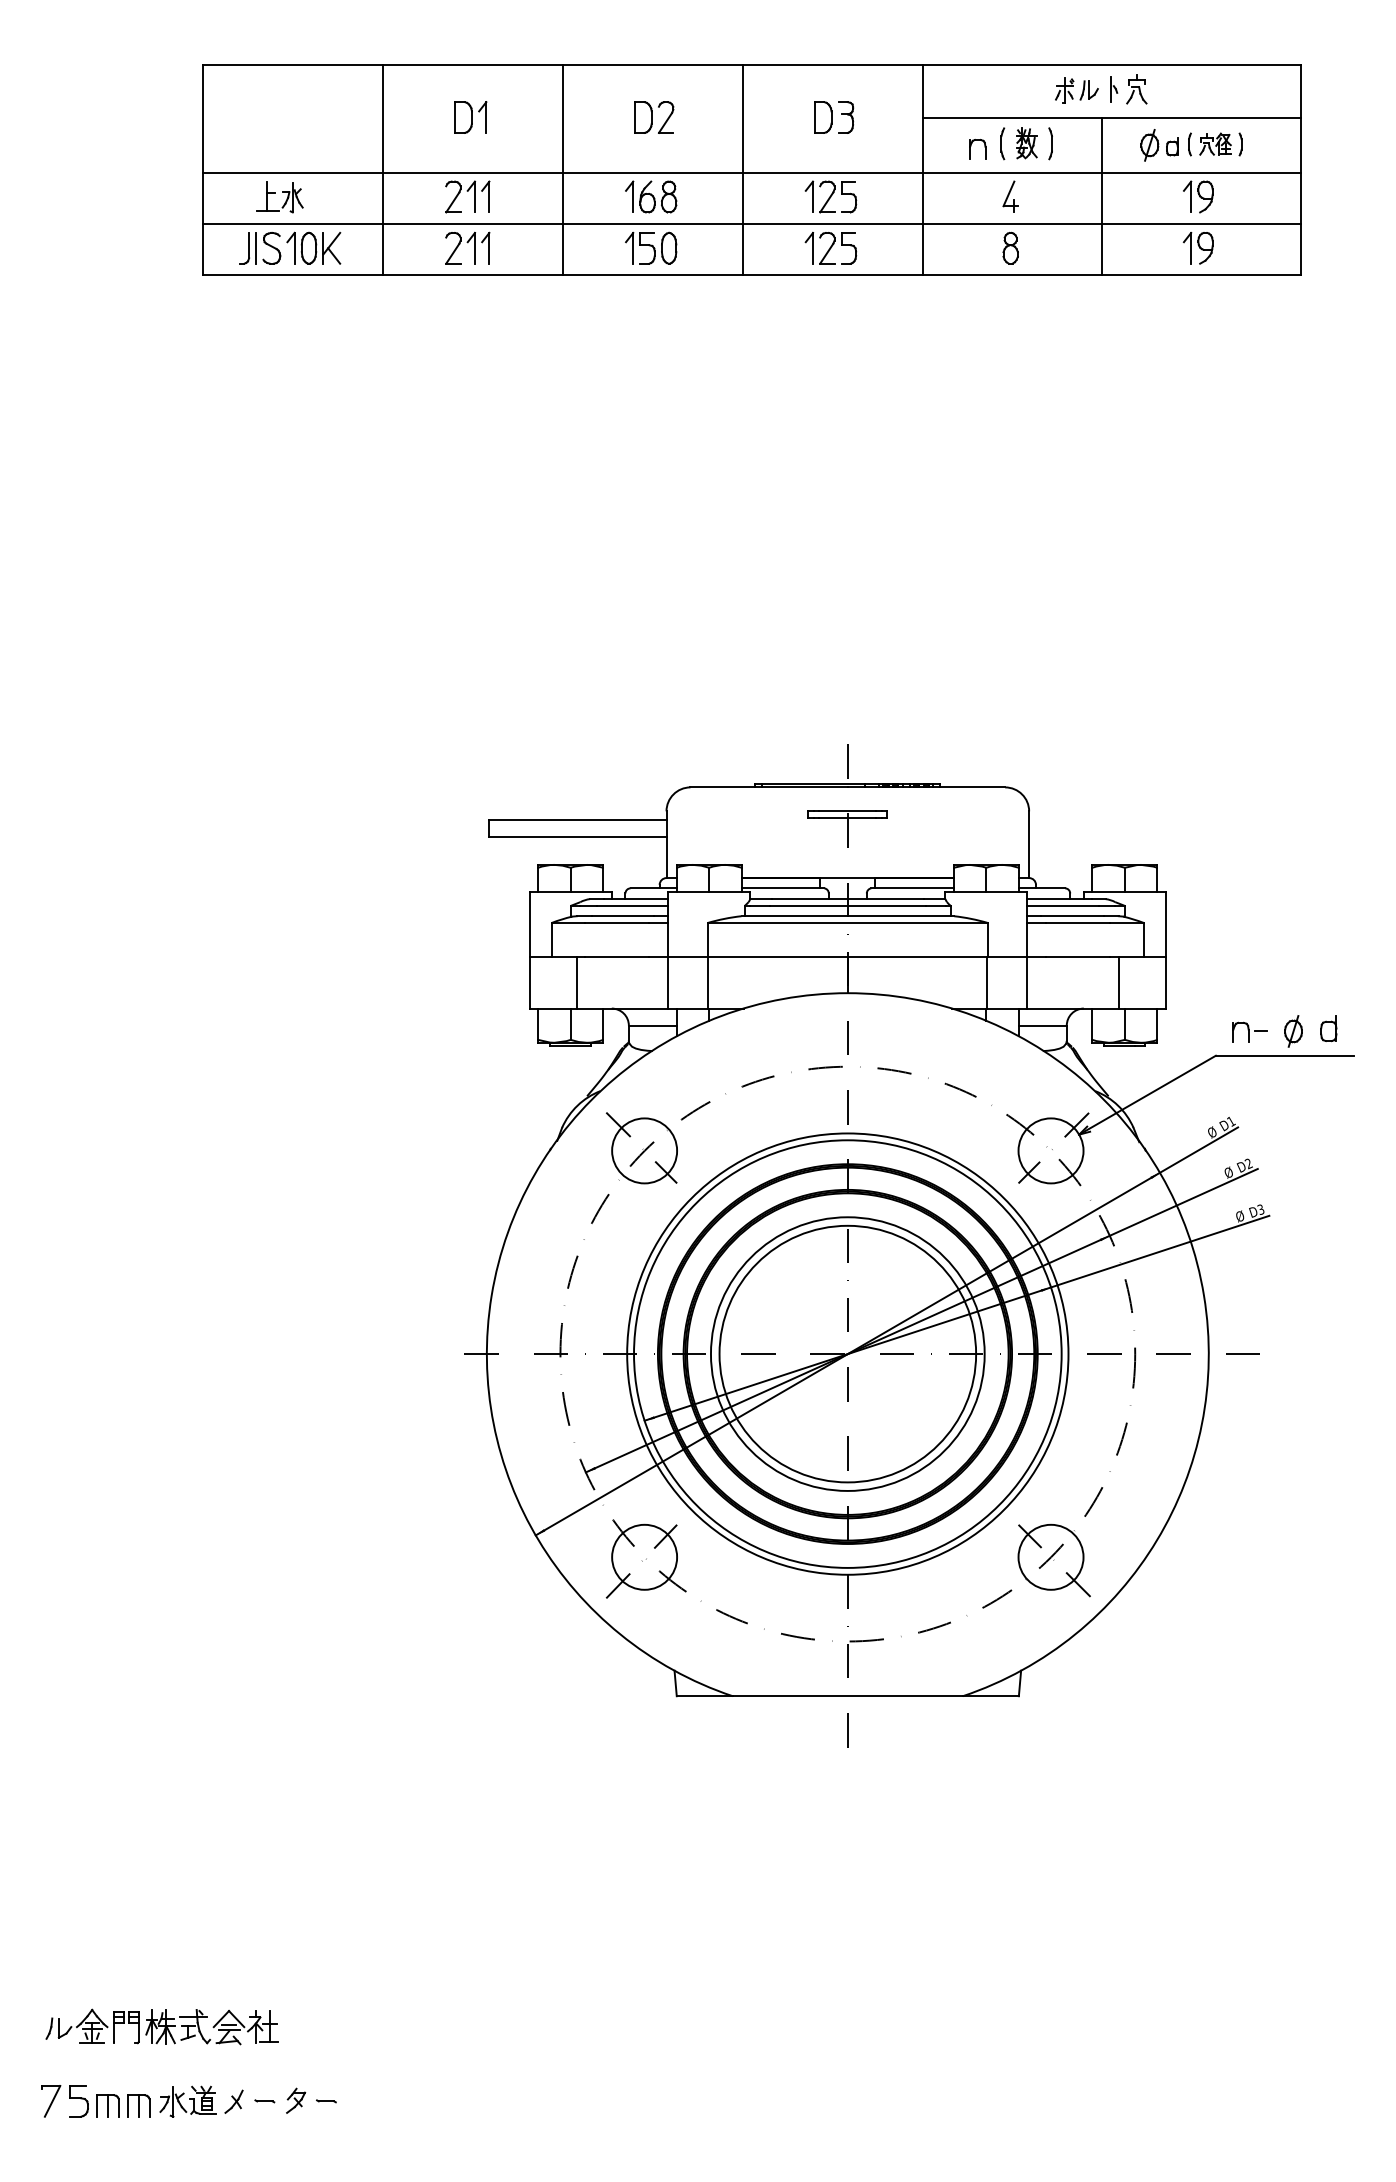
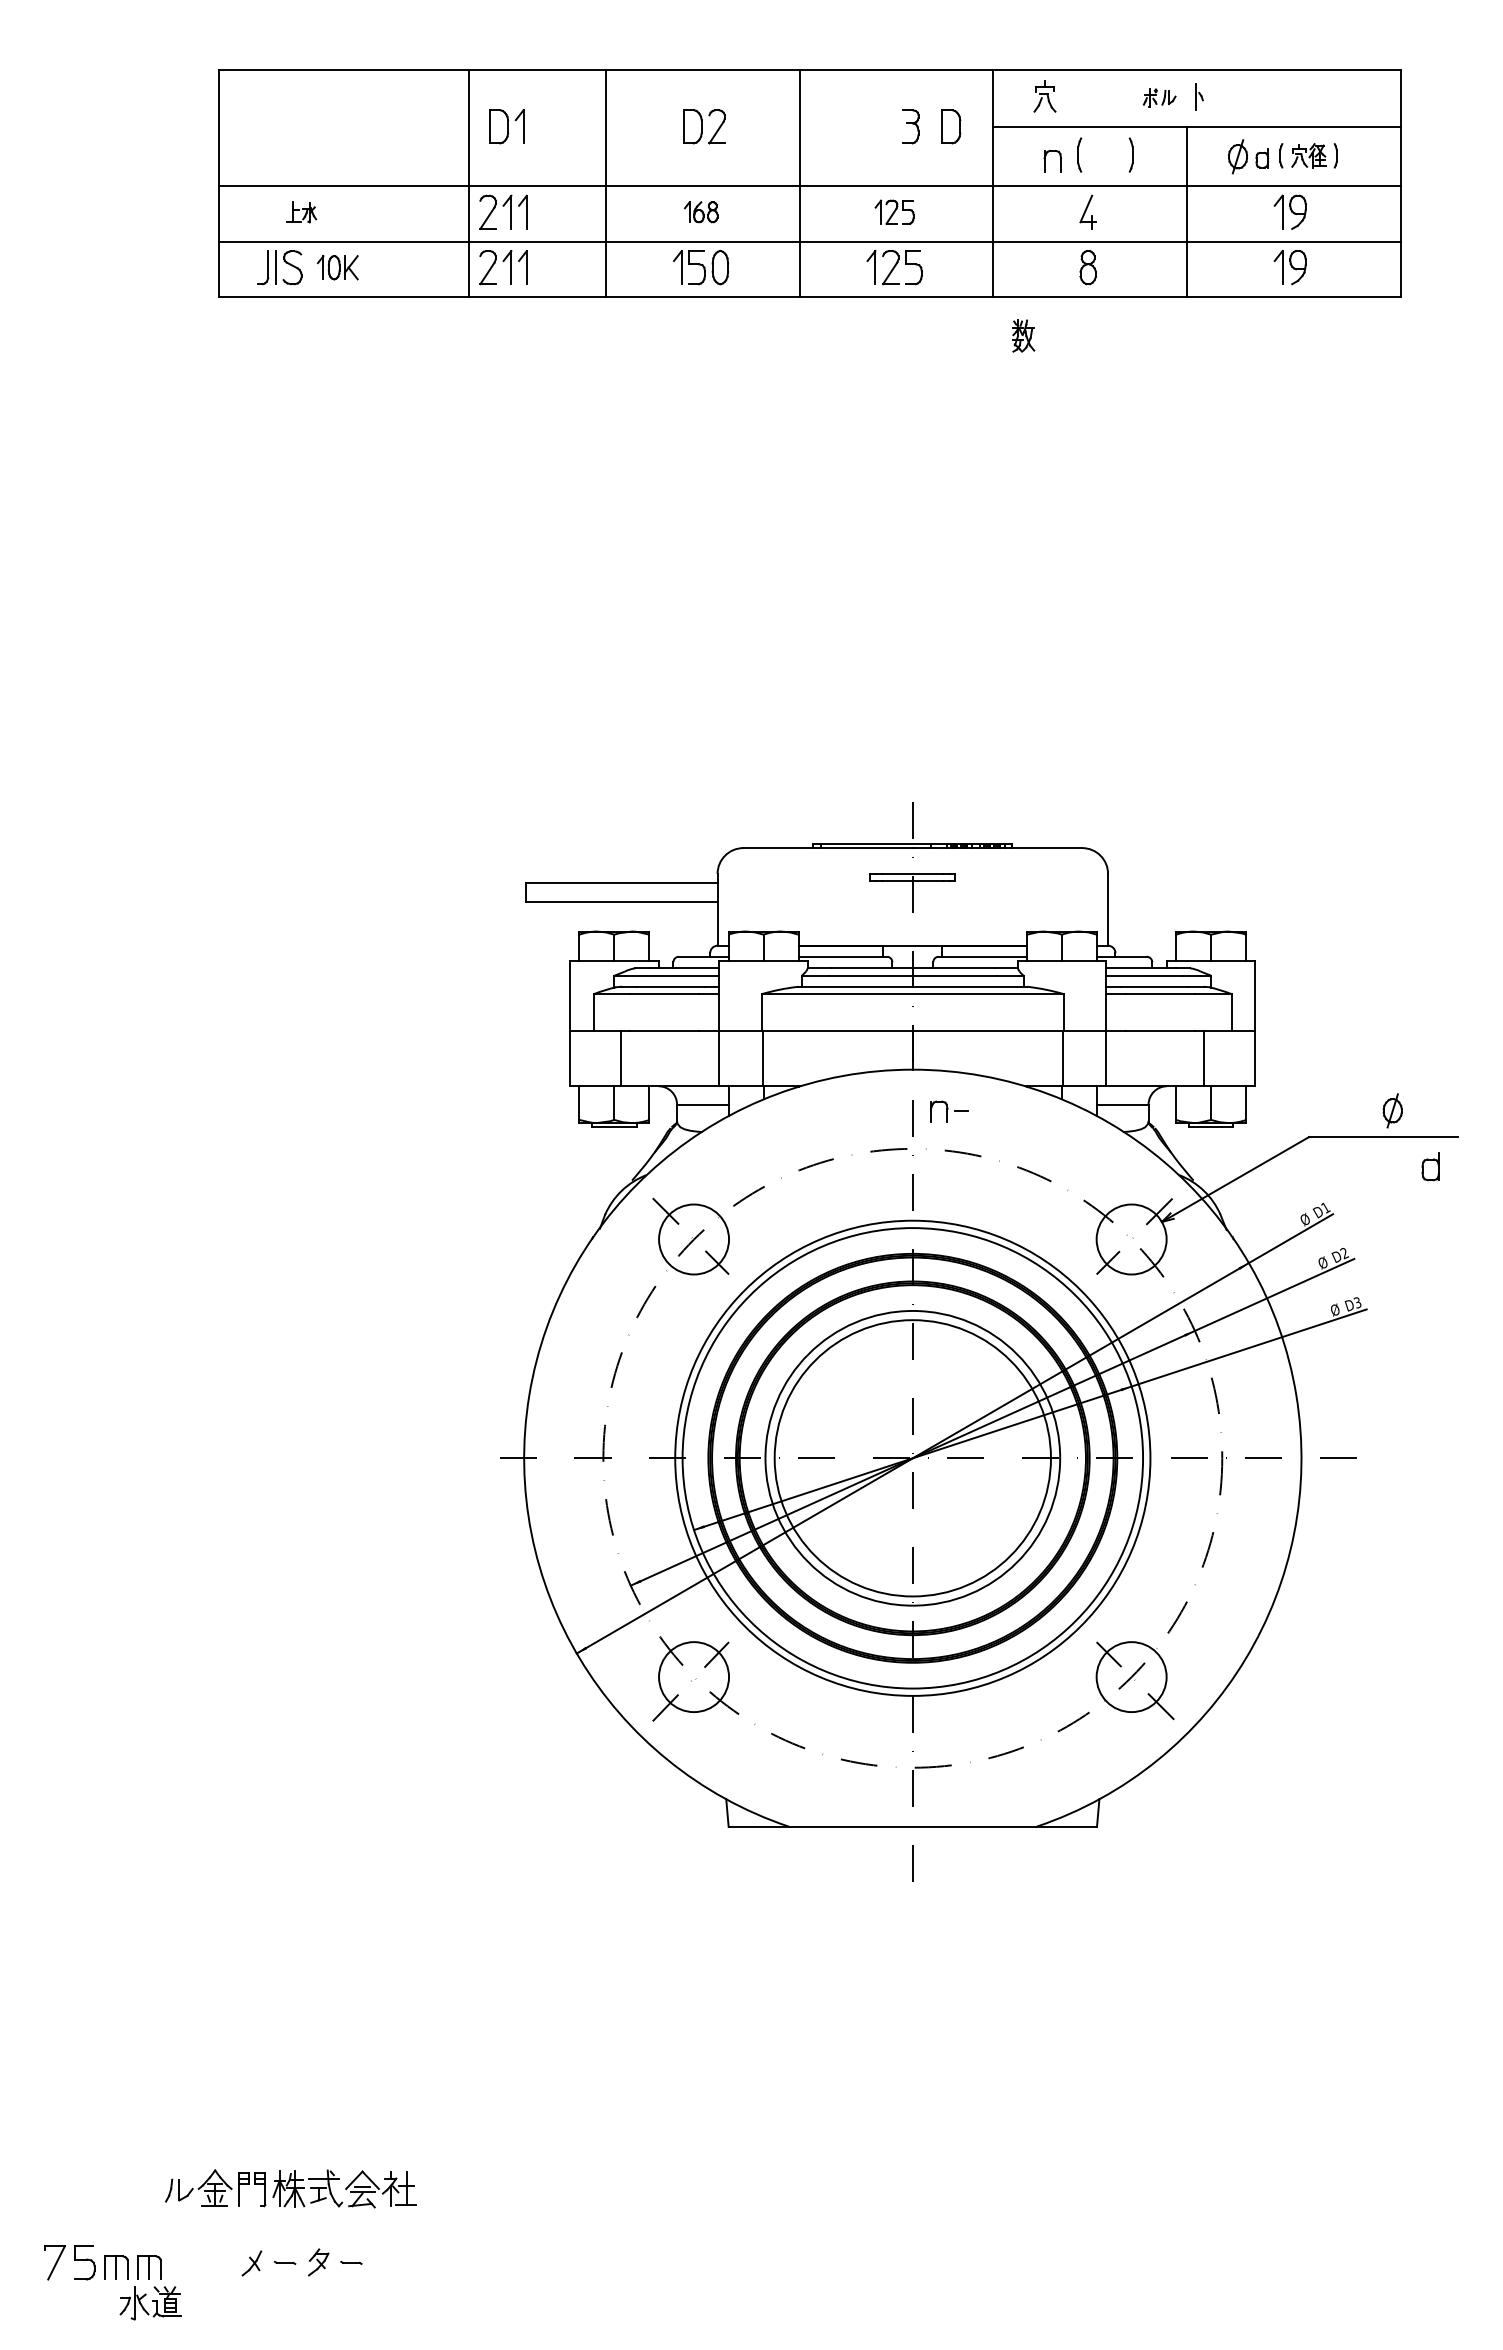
part: (1136, 89) -> (1044, 96), moved
part: (1076, 90) -> (1159, 97), size x0.7
part: (823, 117) -> (951, 126), moved
part: (1026, 143) -> (1023, 335), moved
line: (383, 170) -> (468, 183), moved
part: (651, 196) -> (701, 211), size x0.6
part: (830, 196) -> (894, 211), size x0.7
part: (280, 197) -> (301, 212), size x0.6
part: (313, 248) -> (337, 267), size x0.7
part: (1328, 1028) -> (1430, 1166), moved
part: (1250, 1032) -> (949, 1111), moved
part: (162, 2026) -> (290, 2188), moved
part: (188, 2101) -> (150, 2303), moved

